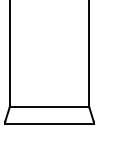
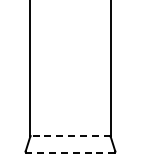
line: (48, 107) -> (69, 136), solid -> dashed
line: (49, 124) -> (70, 153), solid -> dashed

